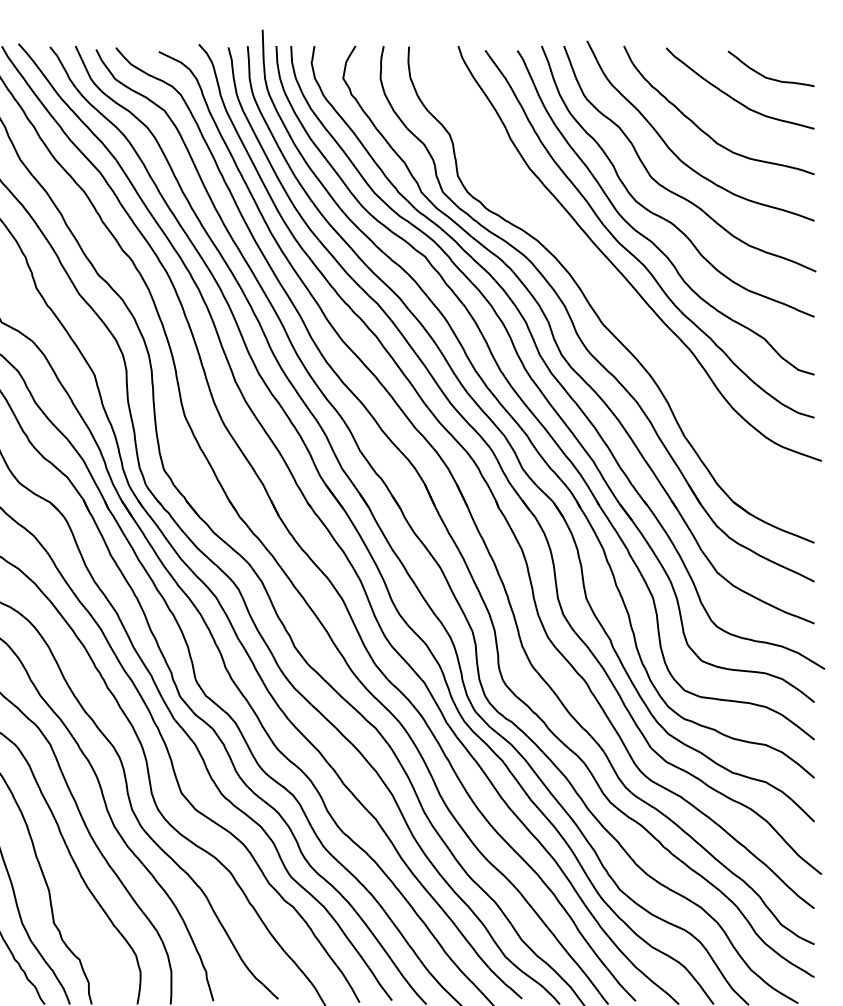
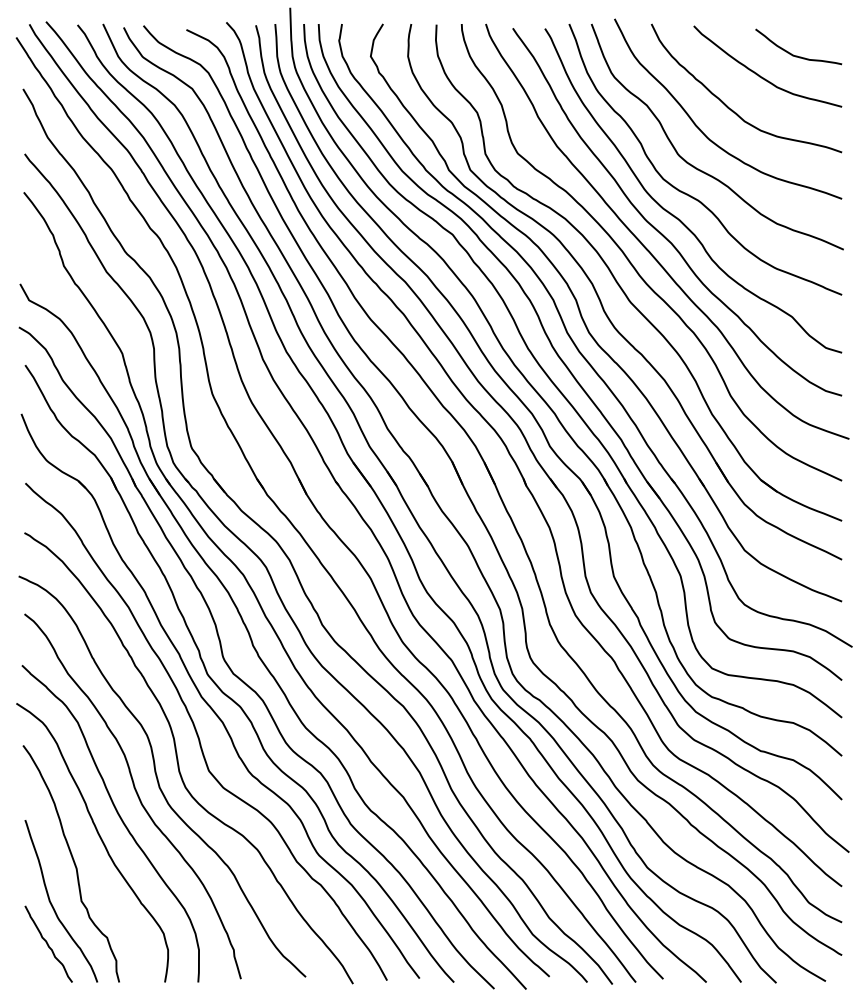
curve: (606, 288) -> (634, 266), added

